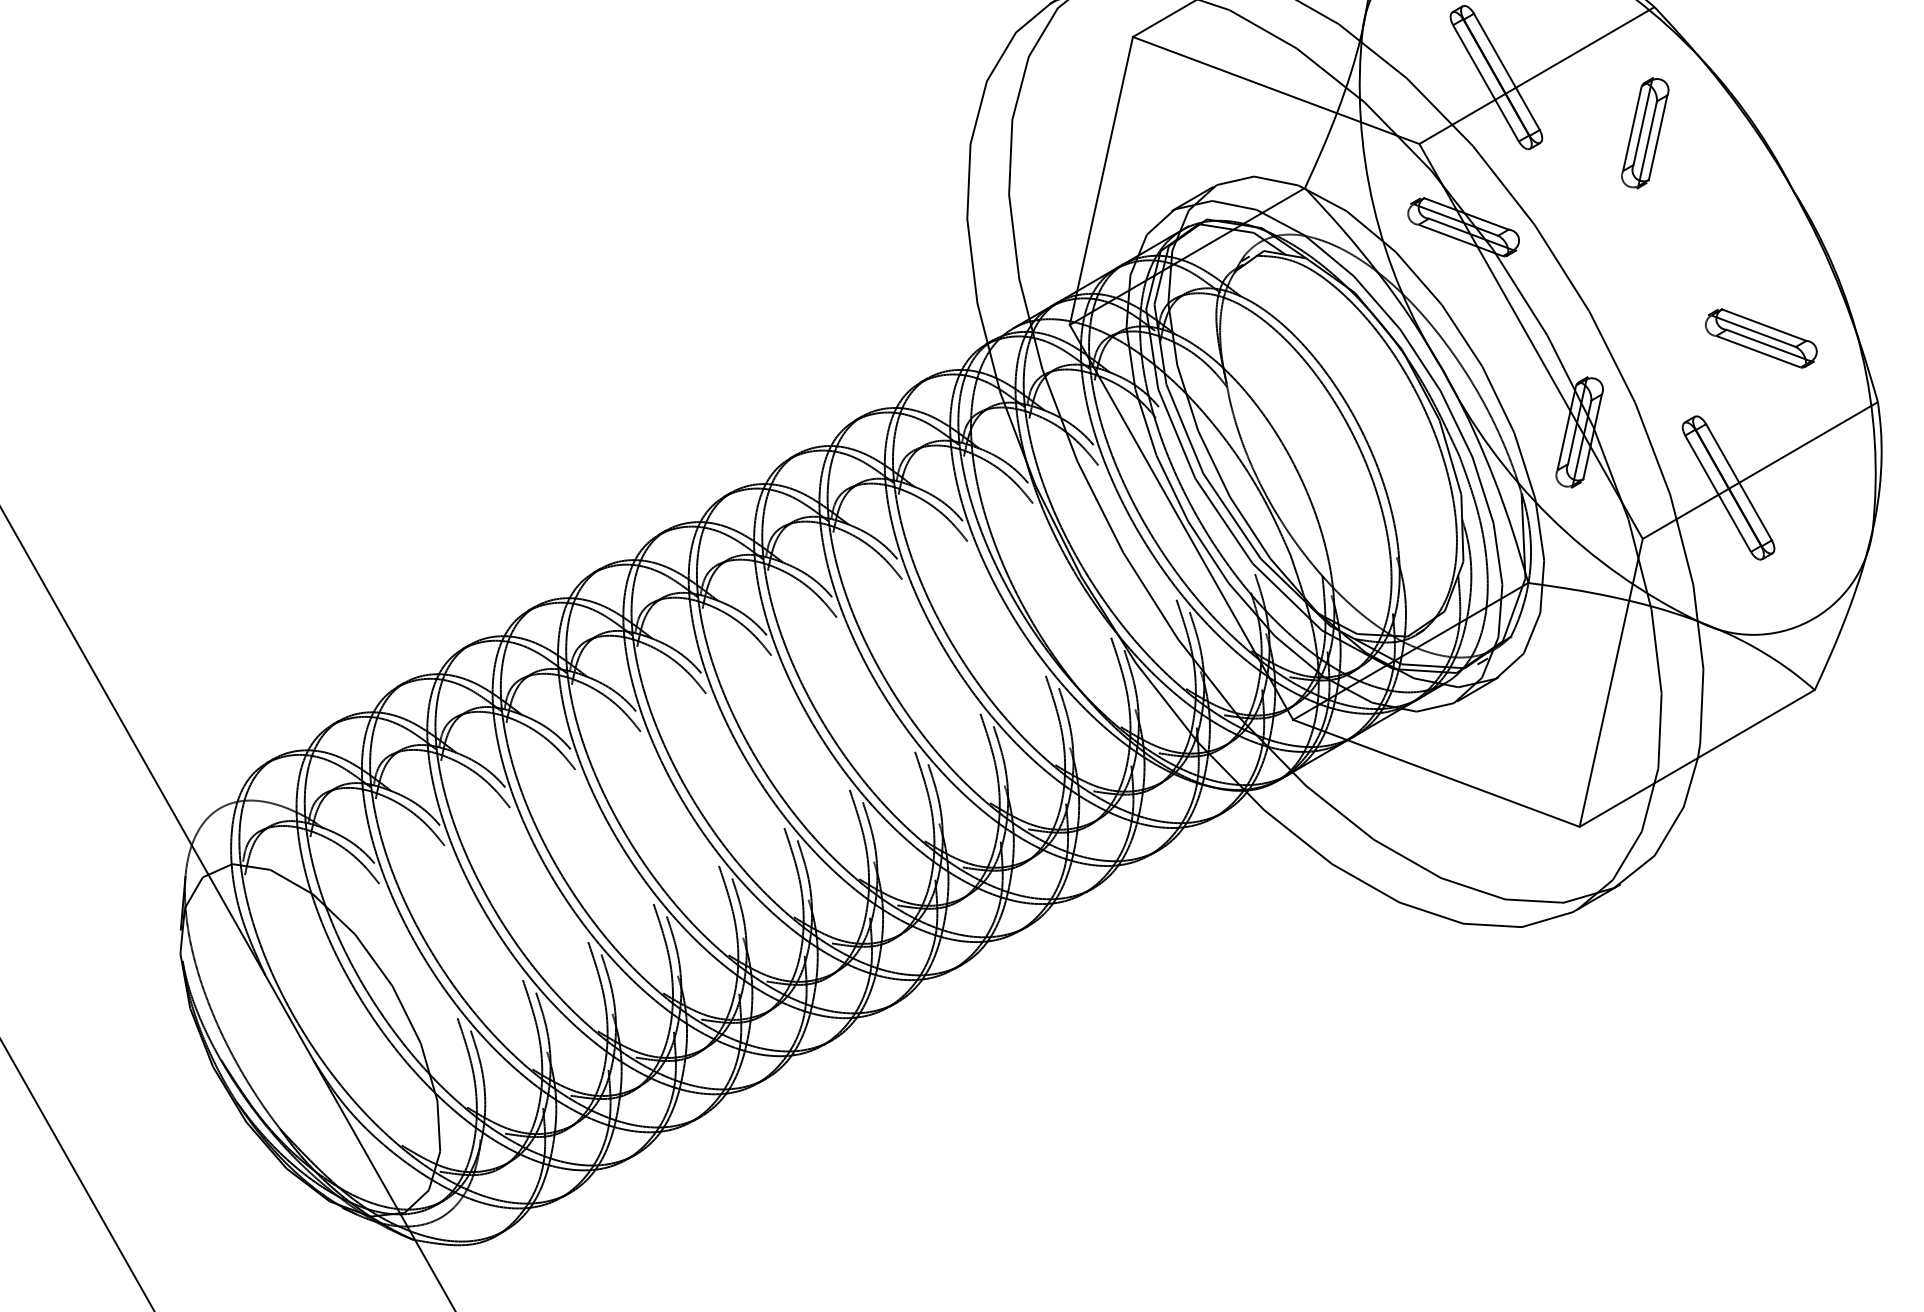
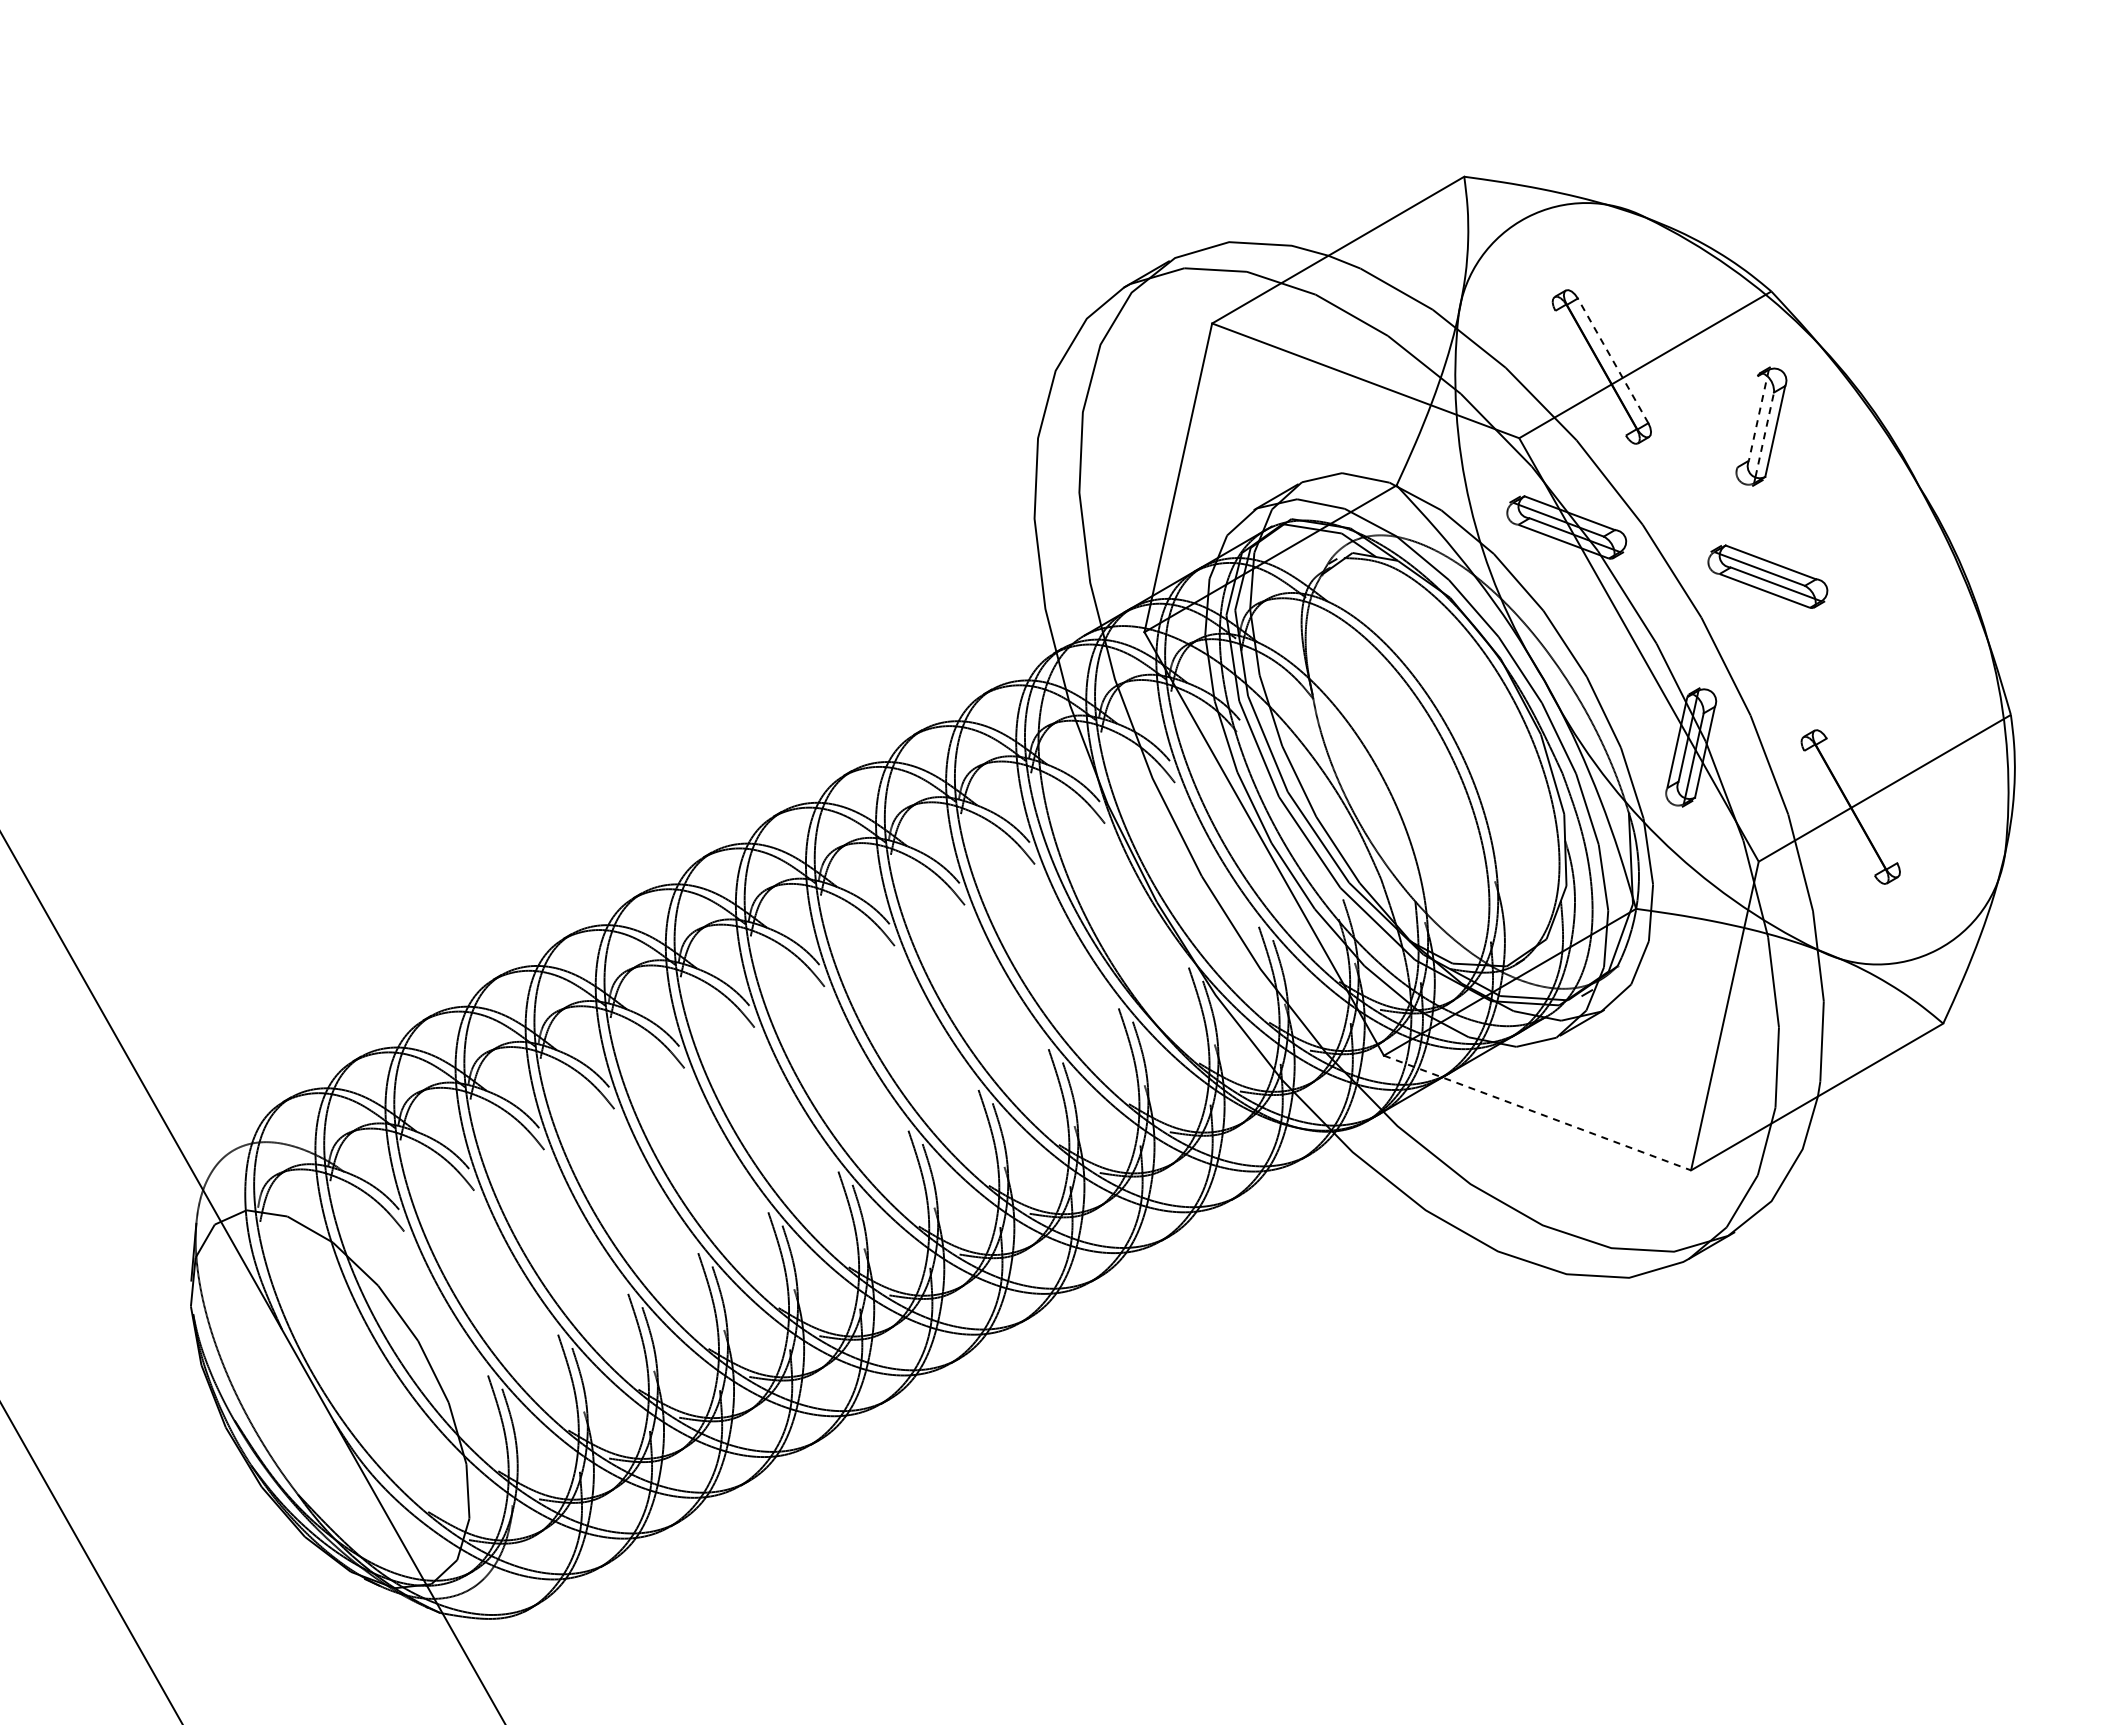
line: (1507, 71) -> (1613, 360), solid -> dashed
line: (1485, 82) -> (1590, 372), removed
line: (1642, 122) -> (1758, 415), solid -> dashed
line: (1632, 128) -> (1747, 421), removed
line: (1648, 140) -> (1764, 434), solid -> dashed
part: (1760, 338) -> (1767, 576), moved
line: (1738, 481) -> (1861, 800), removed
line: (1718, 493) -> (1839, 812), removed
line: (1436, 773) -> (1537, 1113), solid -> dashed

